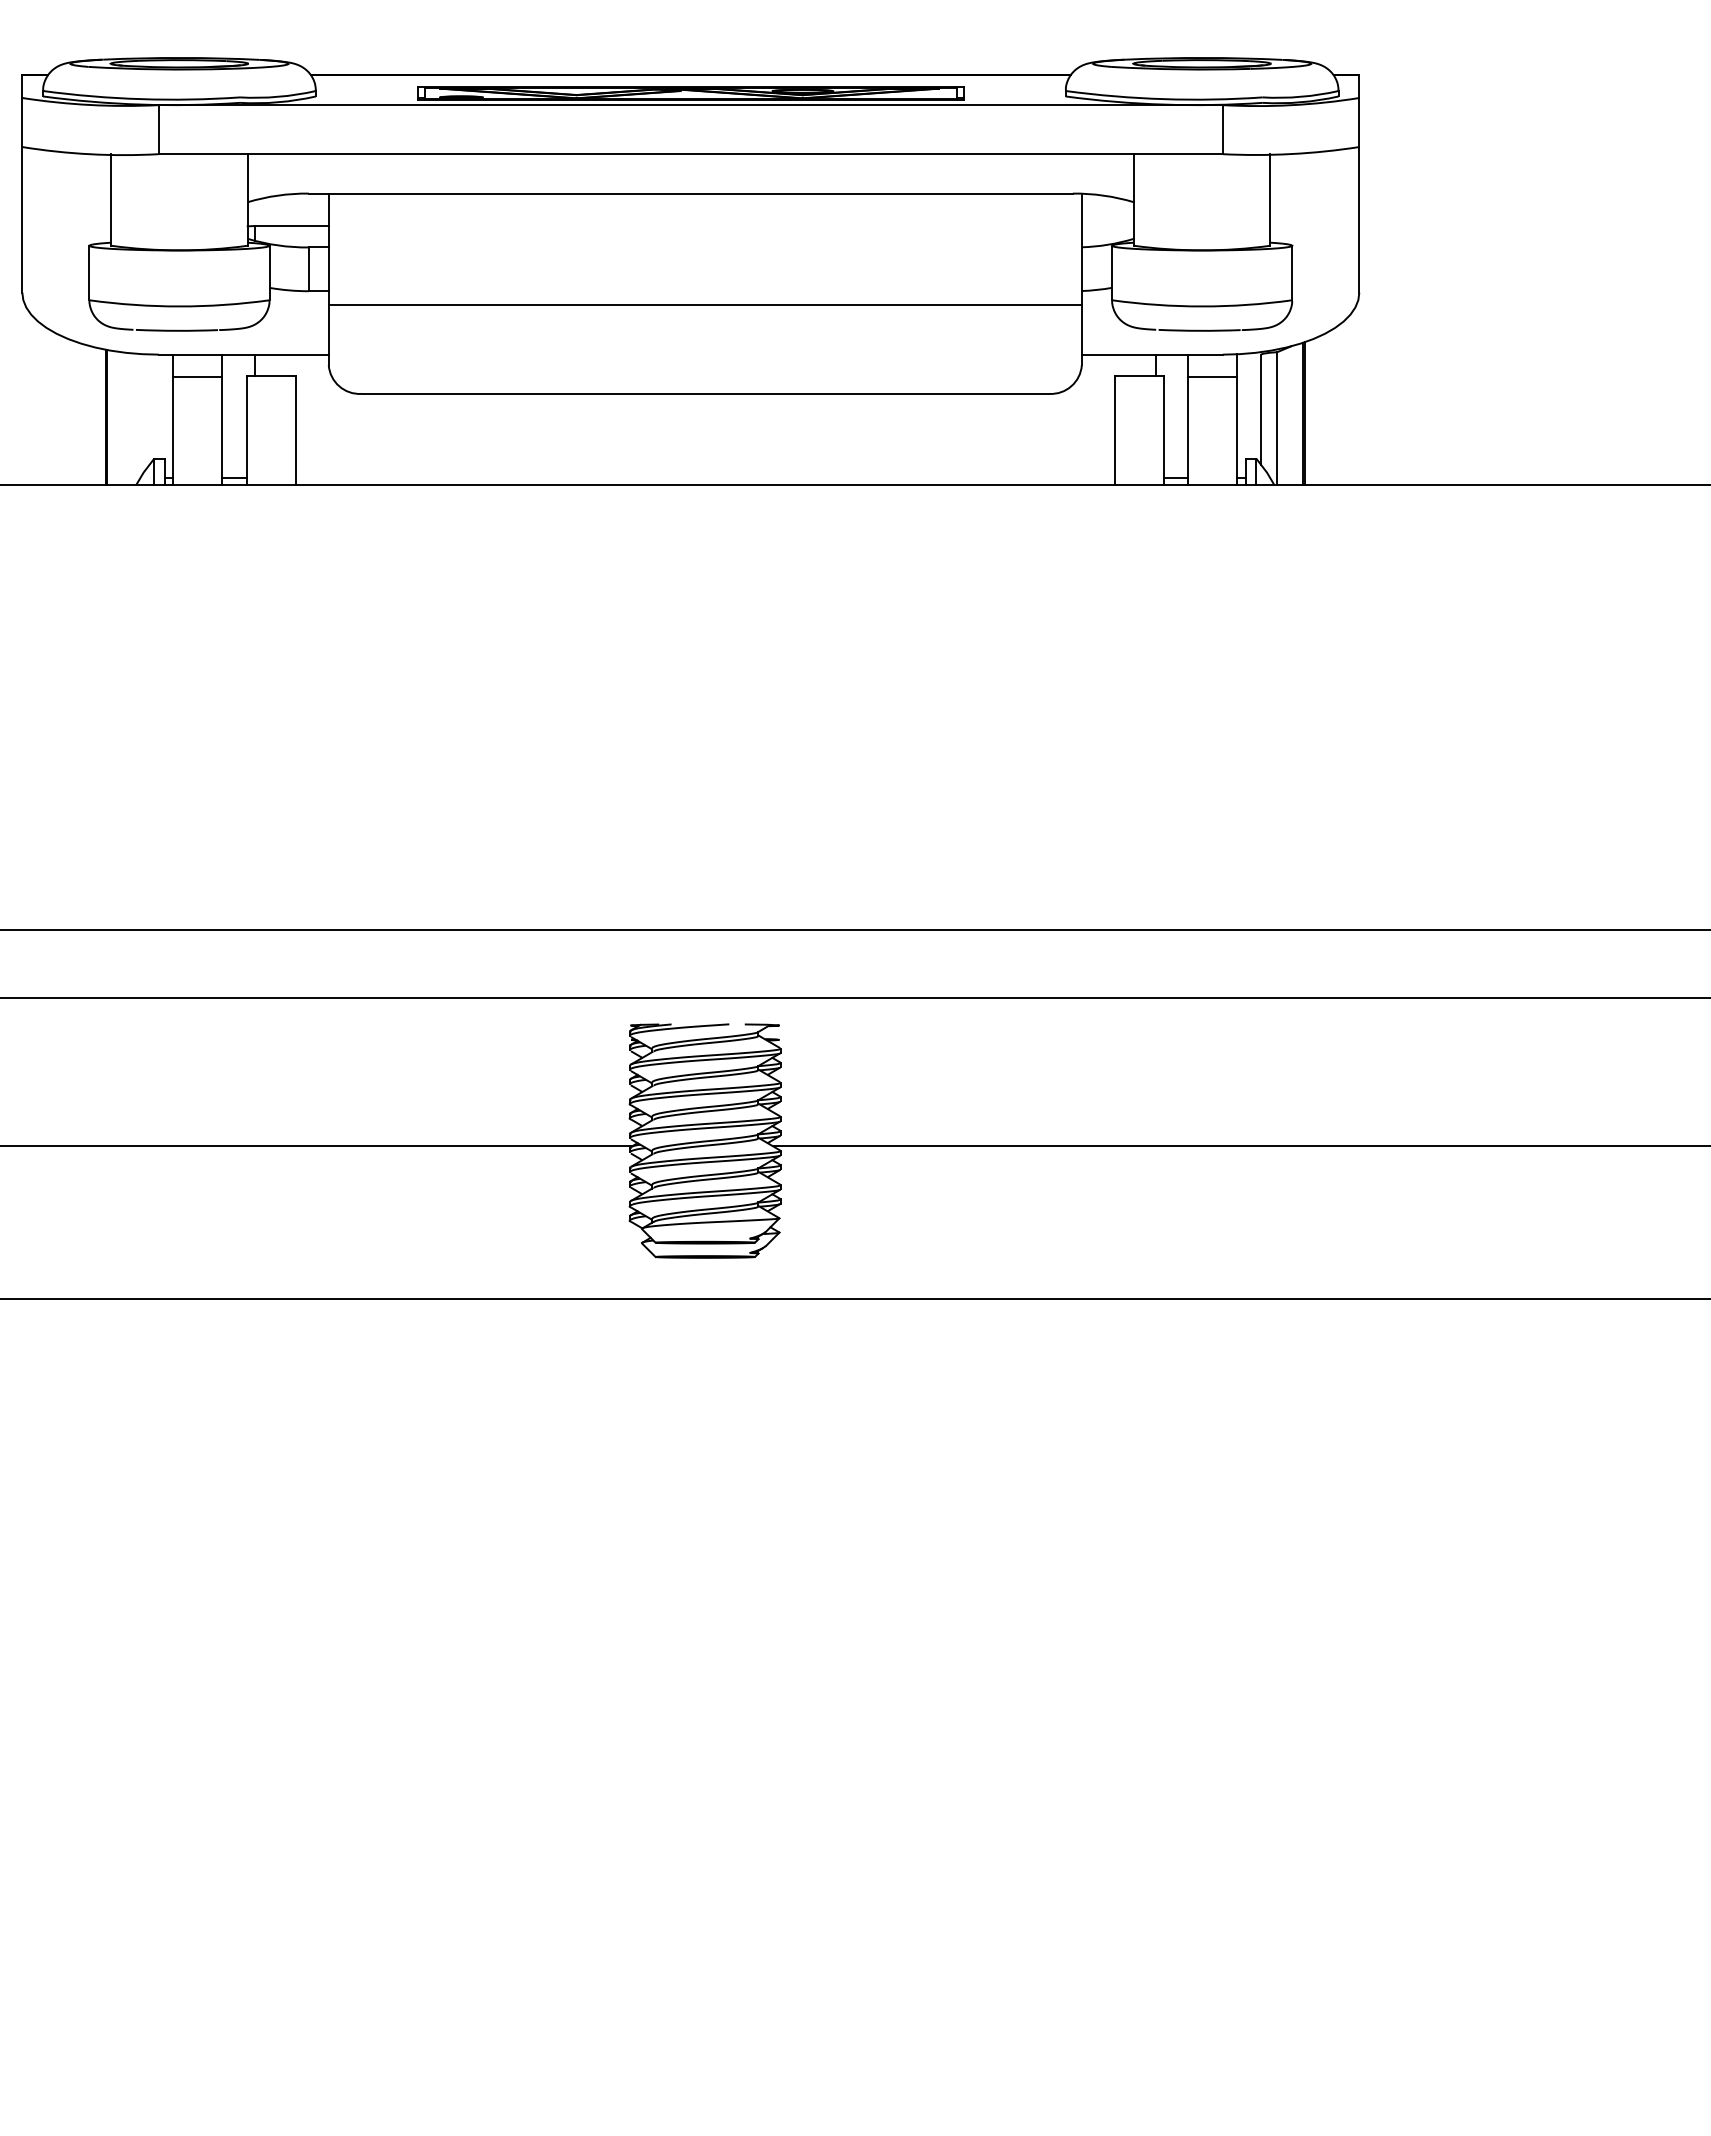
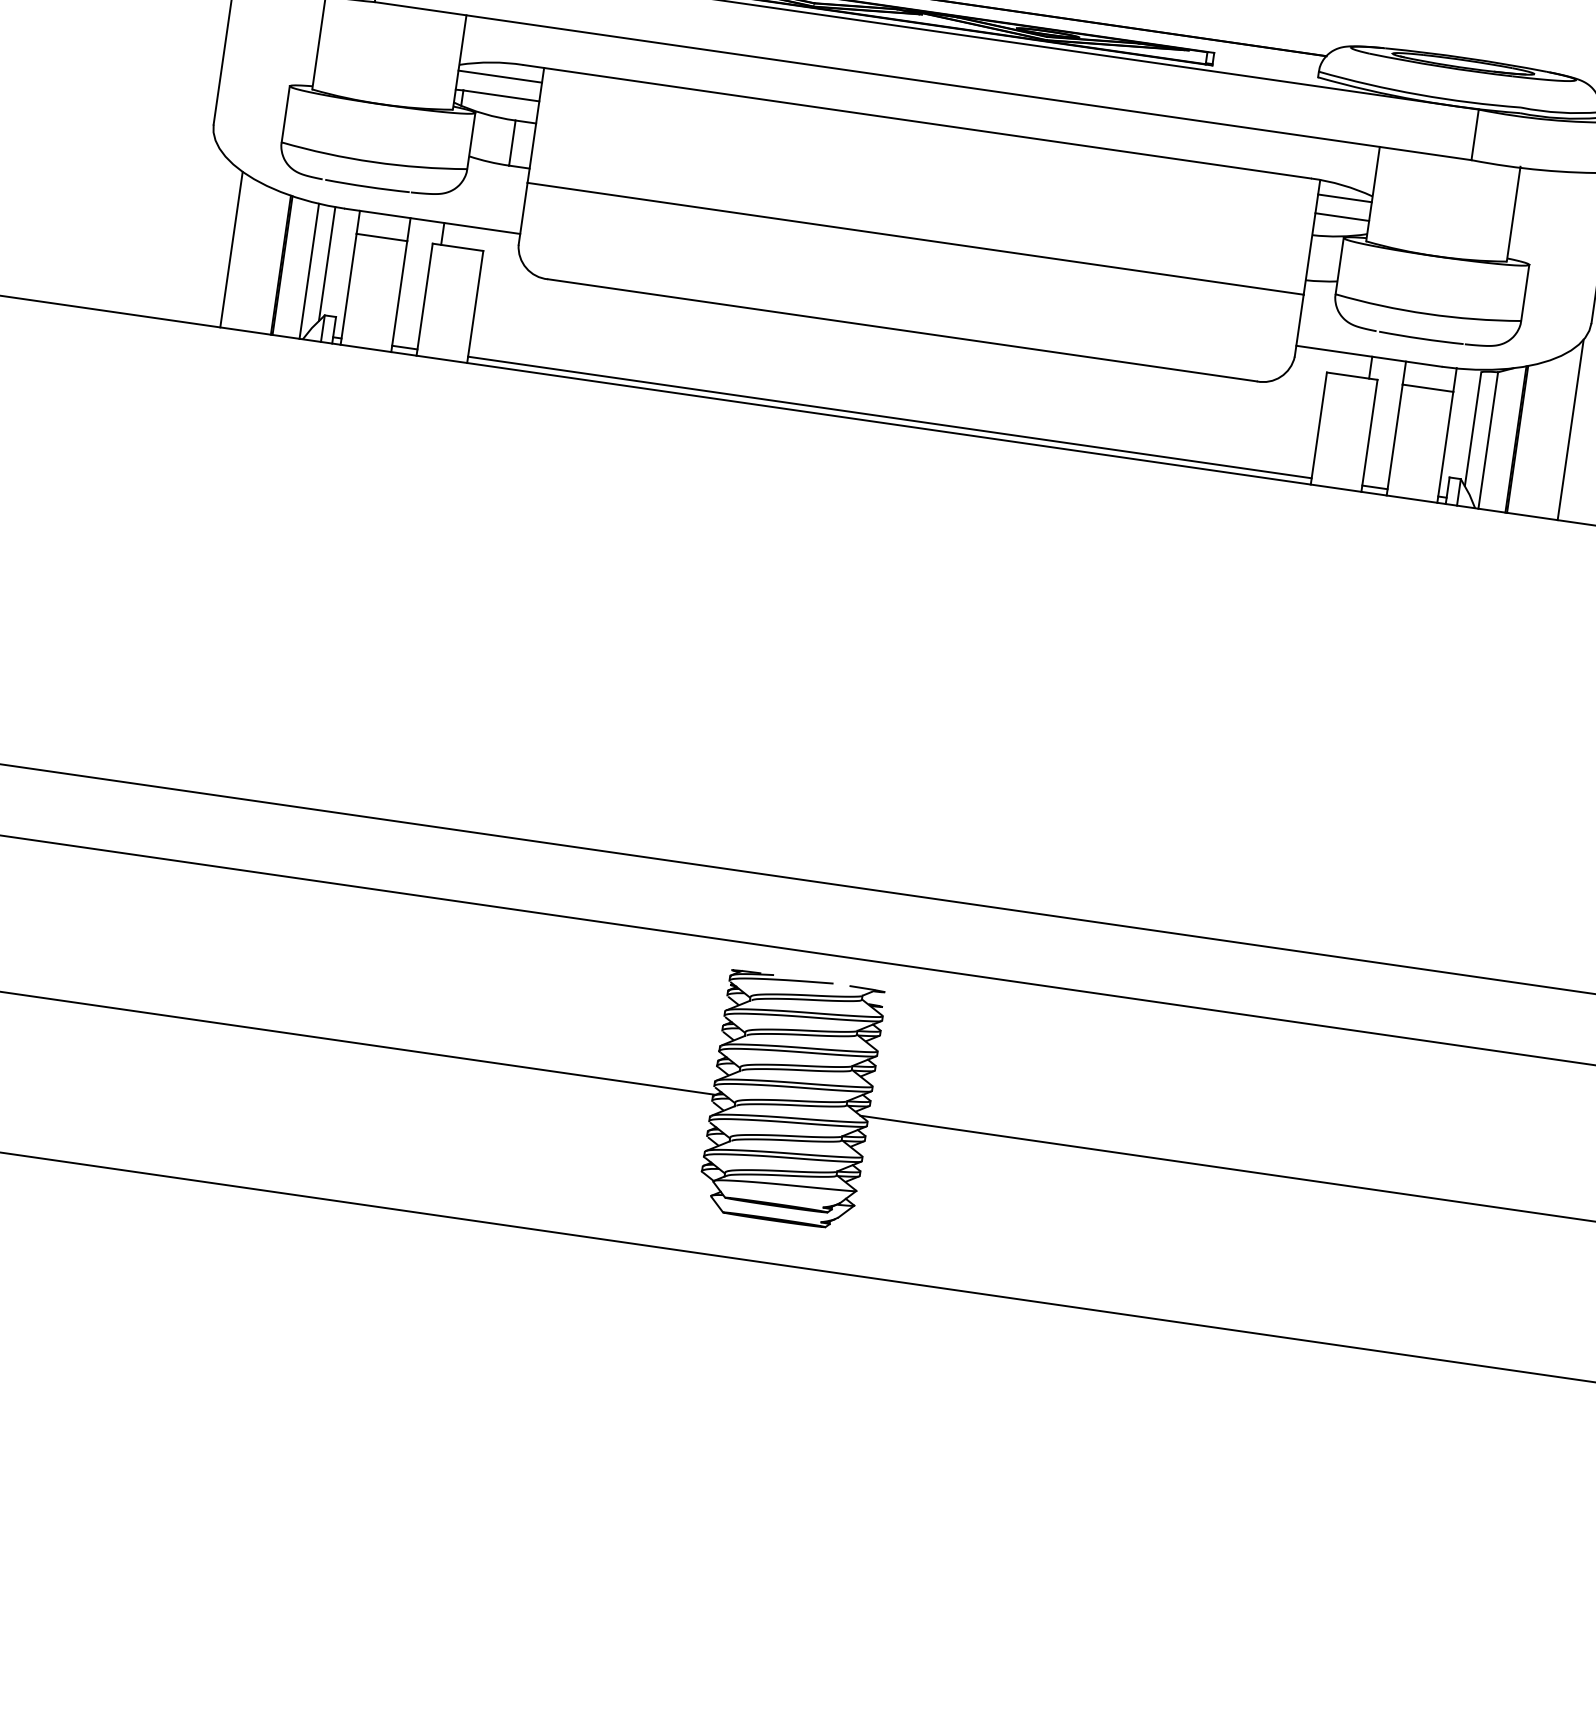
line: (287, 207) -> (499, 76), added
line: (1107, 207) -> (1344, 197), added
line: (1107, 226) -> (1341, 217), added
line: (1354, 396) -> (1571, 429), added
line: (56, 408) -> (231, 249), added
line: (149, 409) -> (327, 263), added
line: (133, 418) -> (309, 270), added
line: (705, 478) -> (890, 417), added

